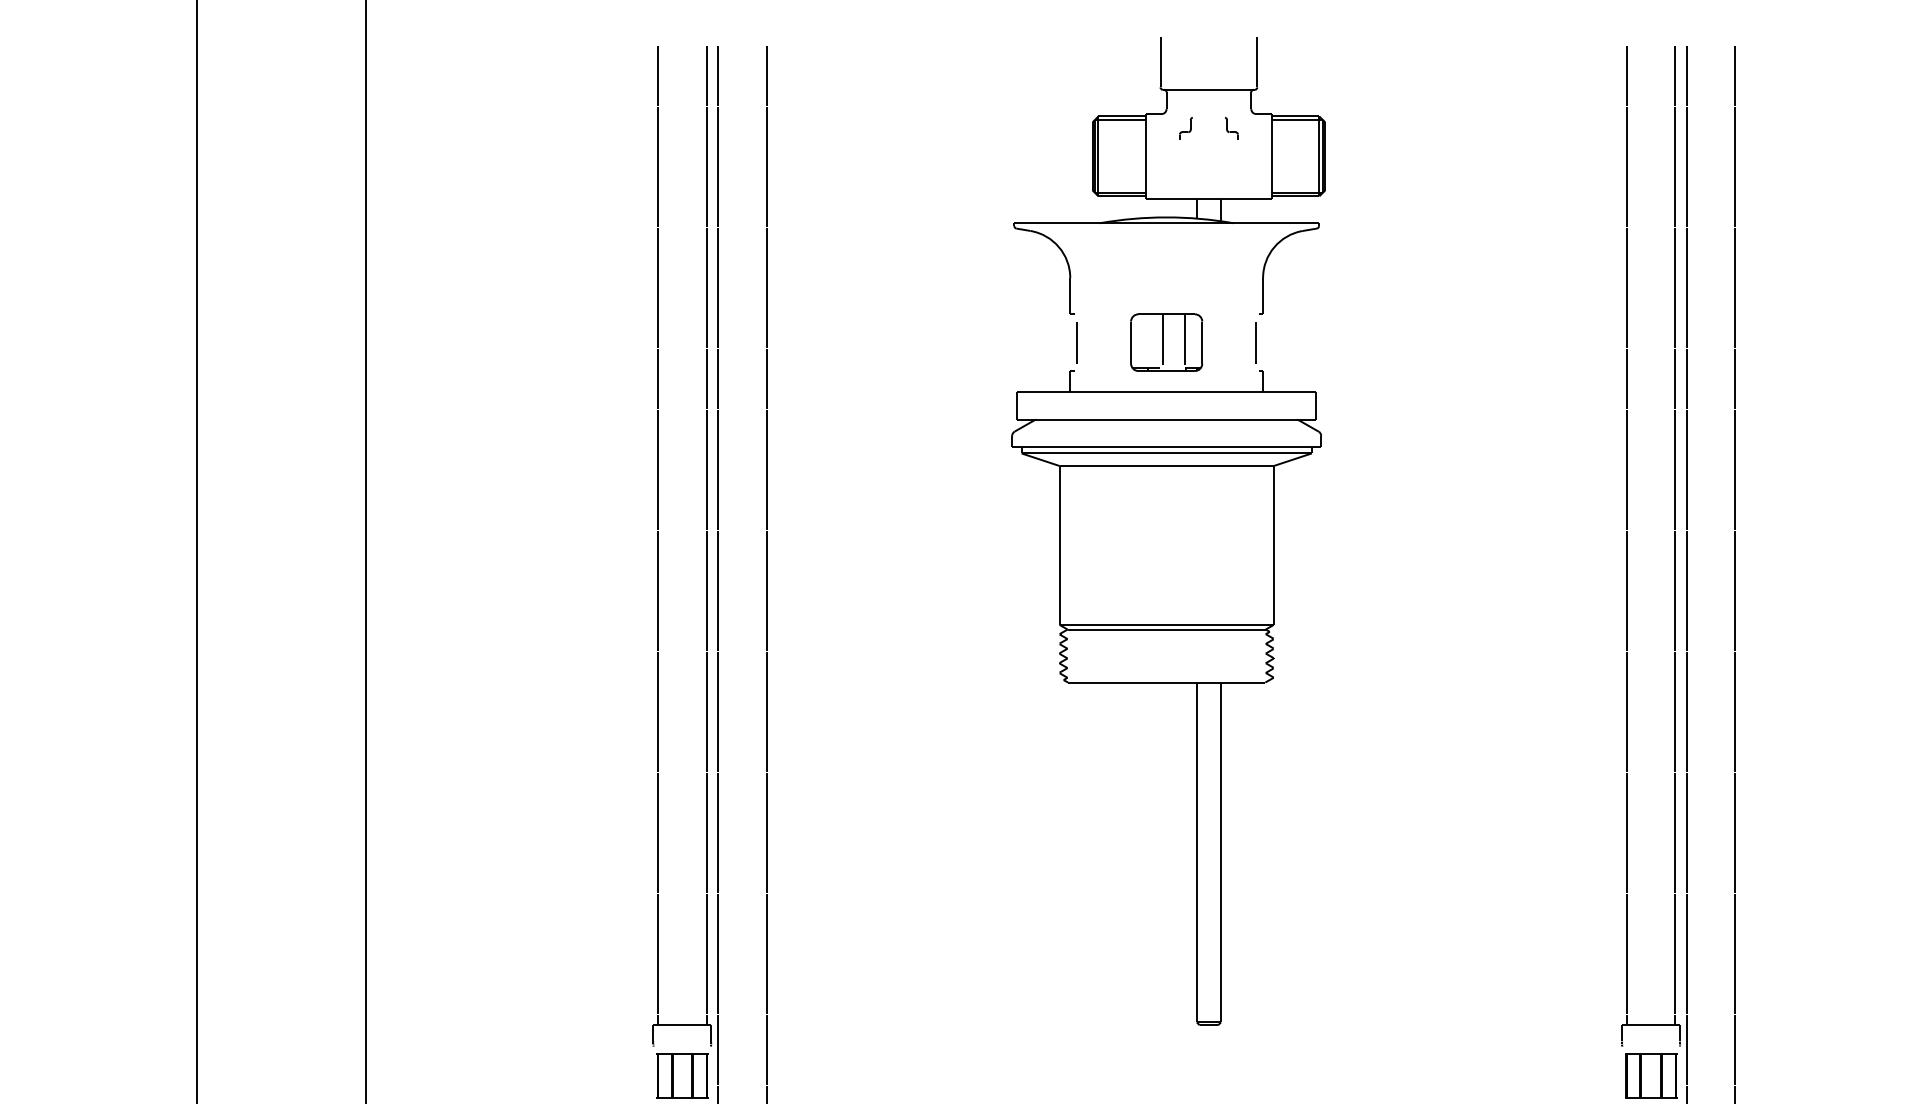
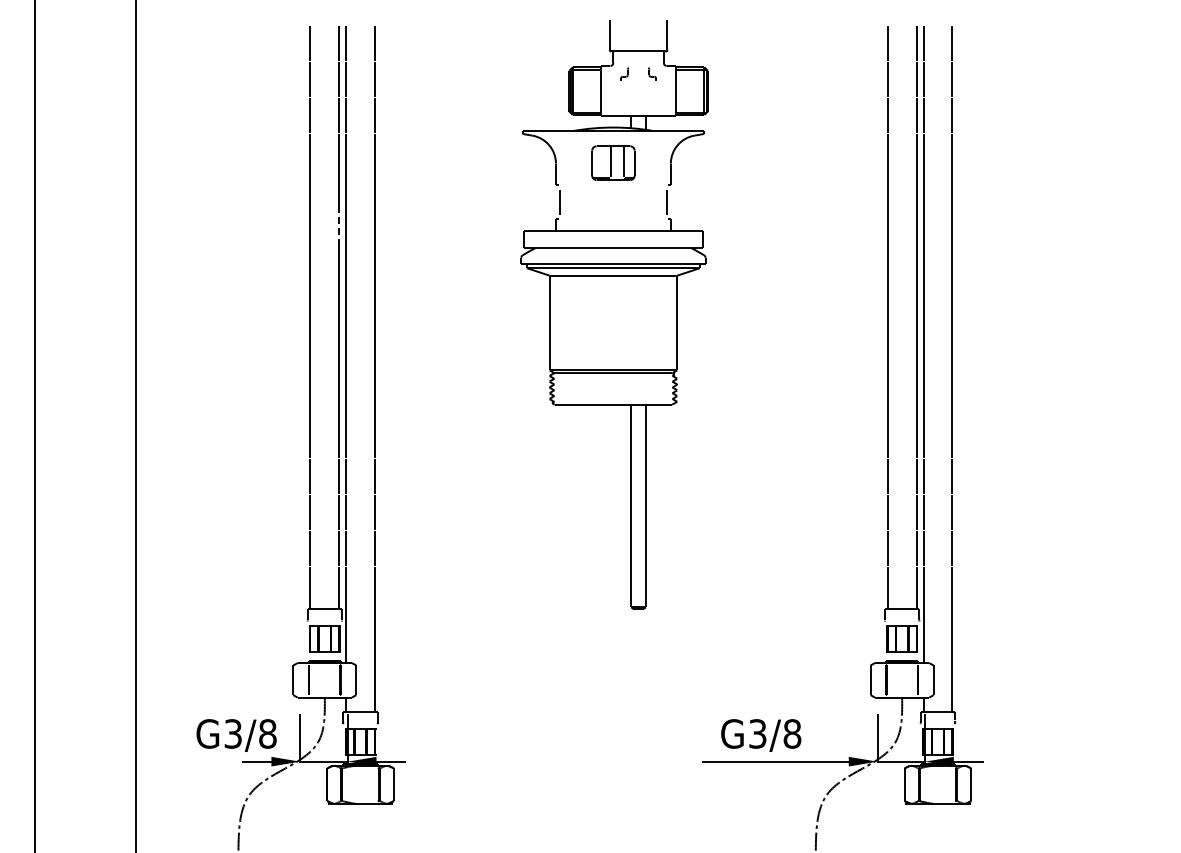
part: (1166, 341) -> (613, 162), moved
line: (707, 378) -> (339, 223), solid -> dashed

